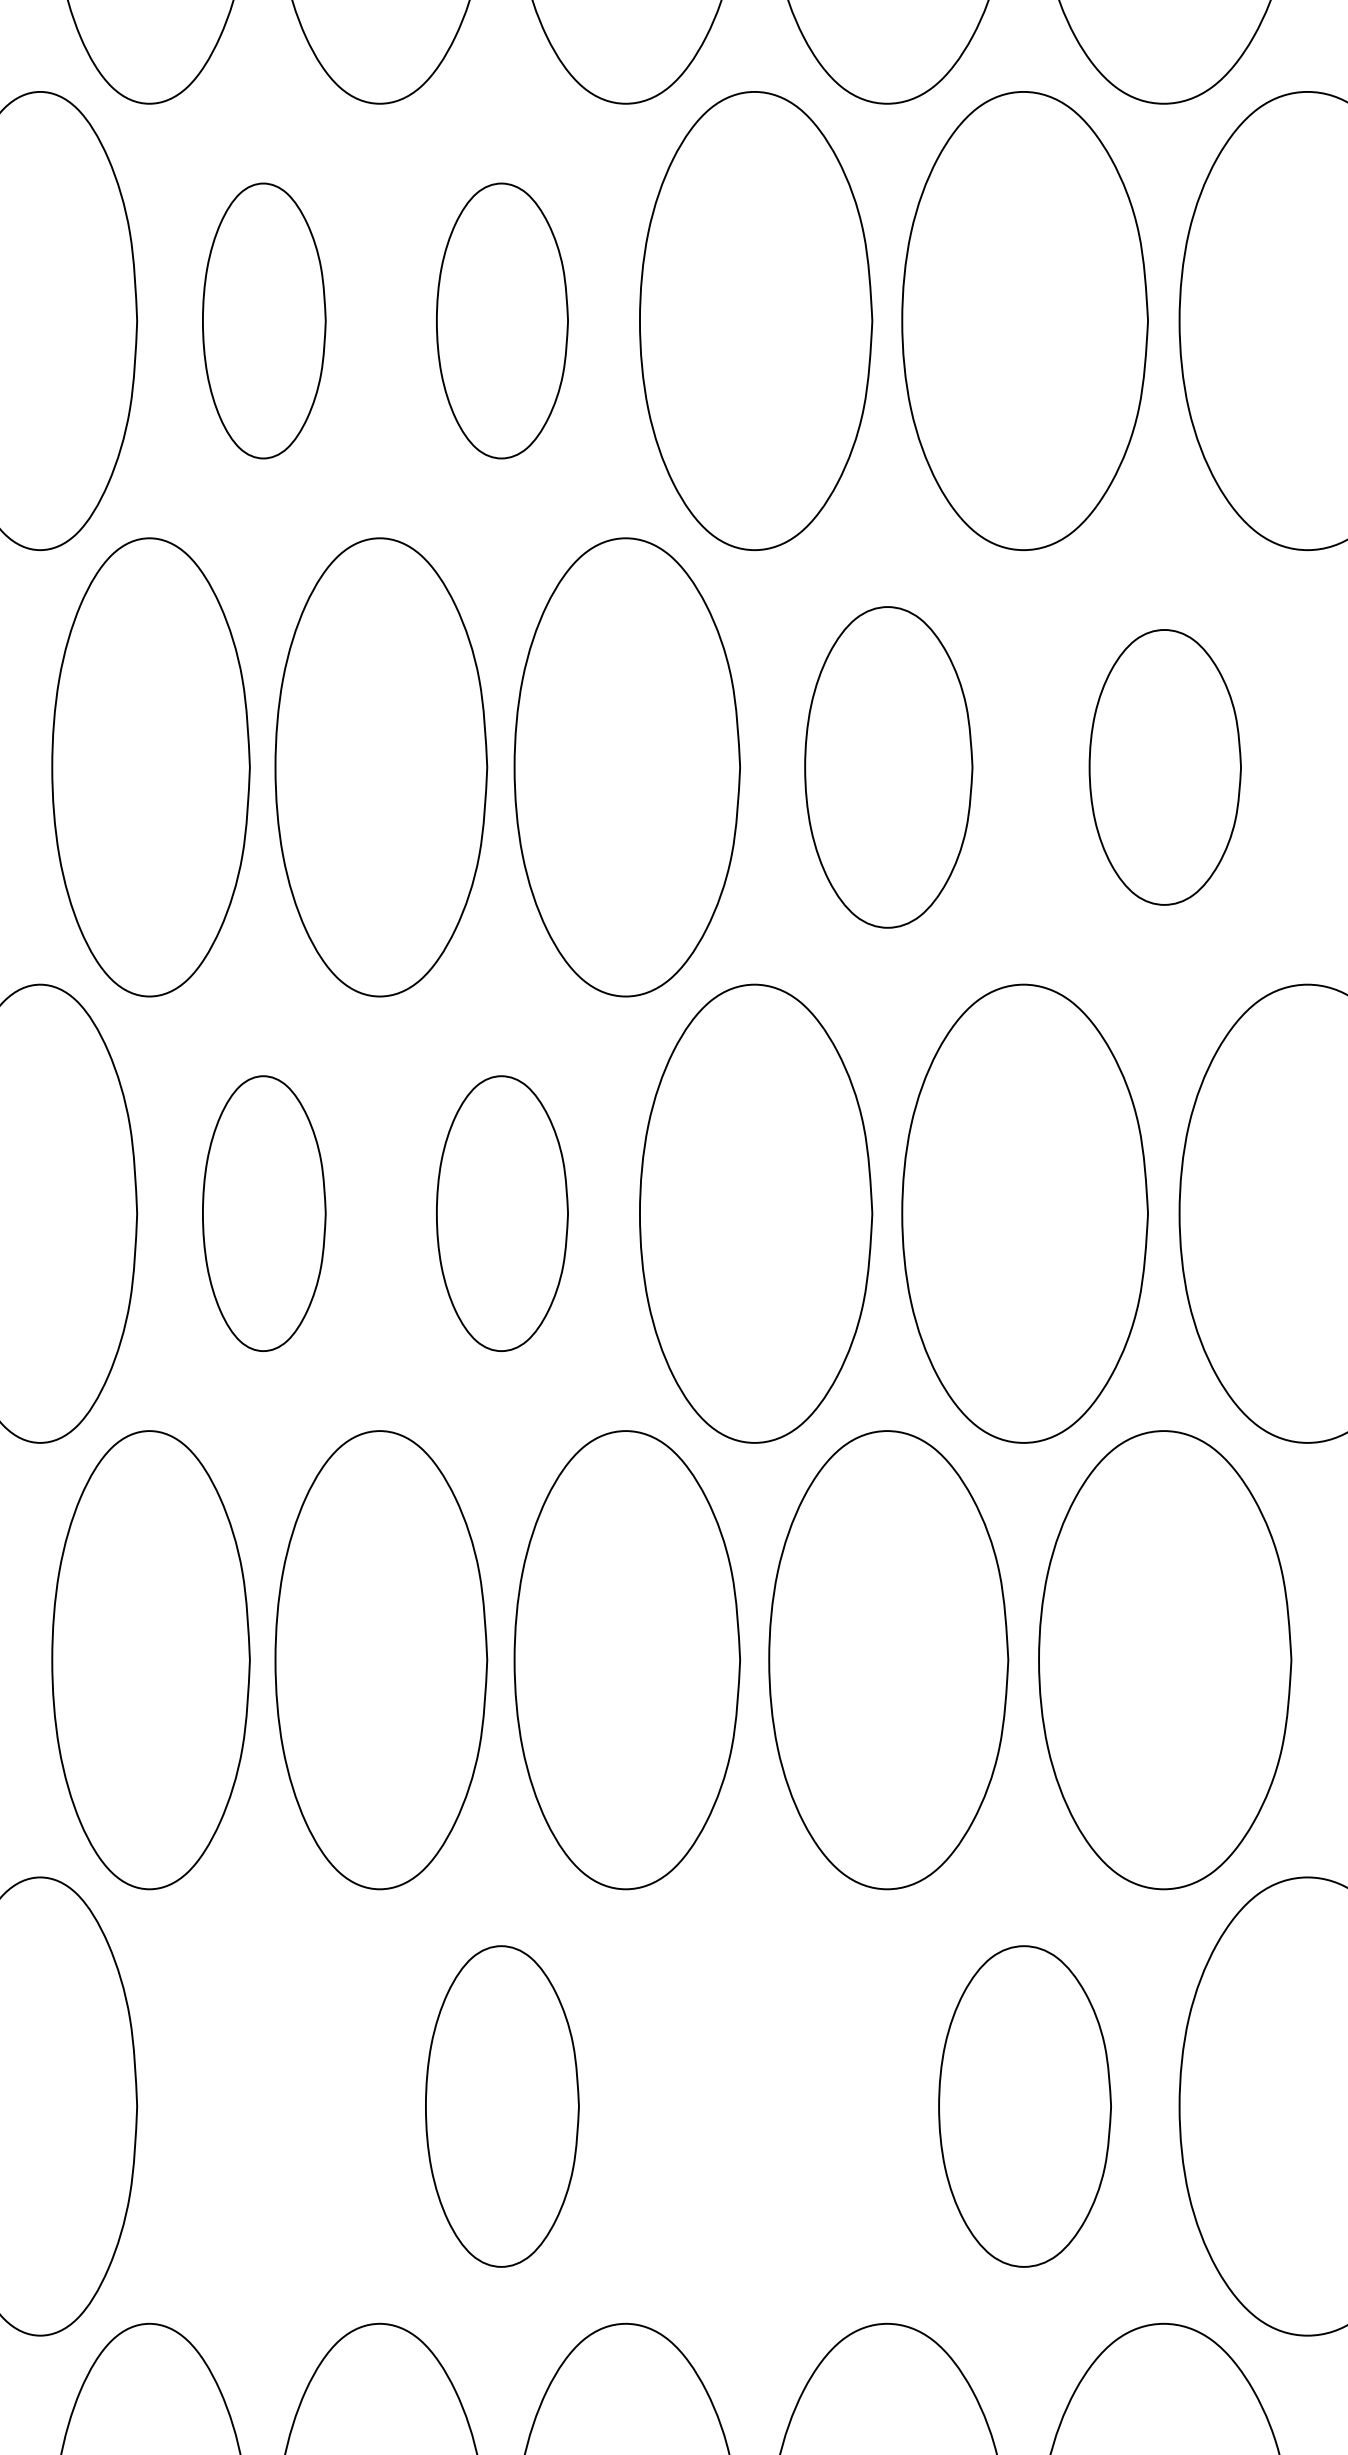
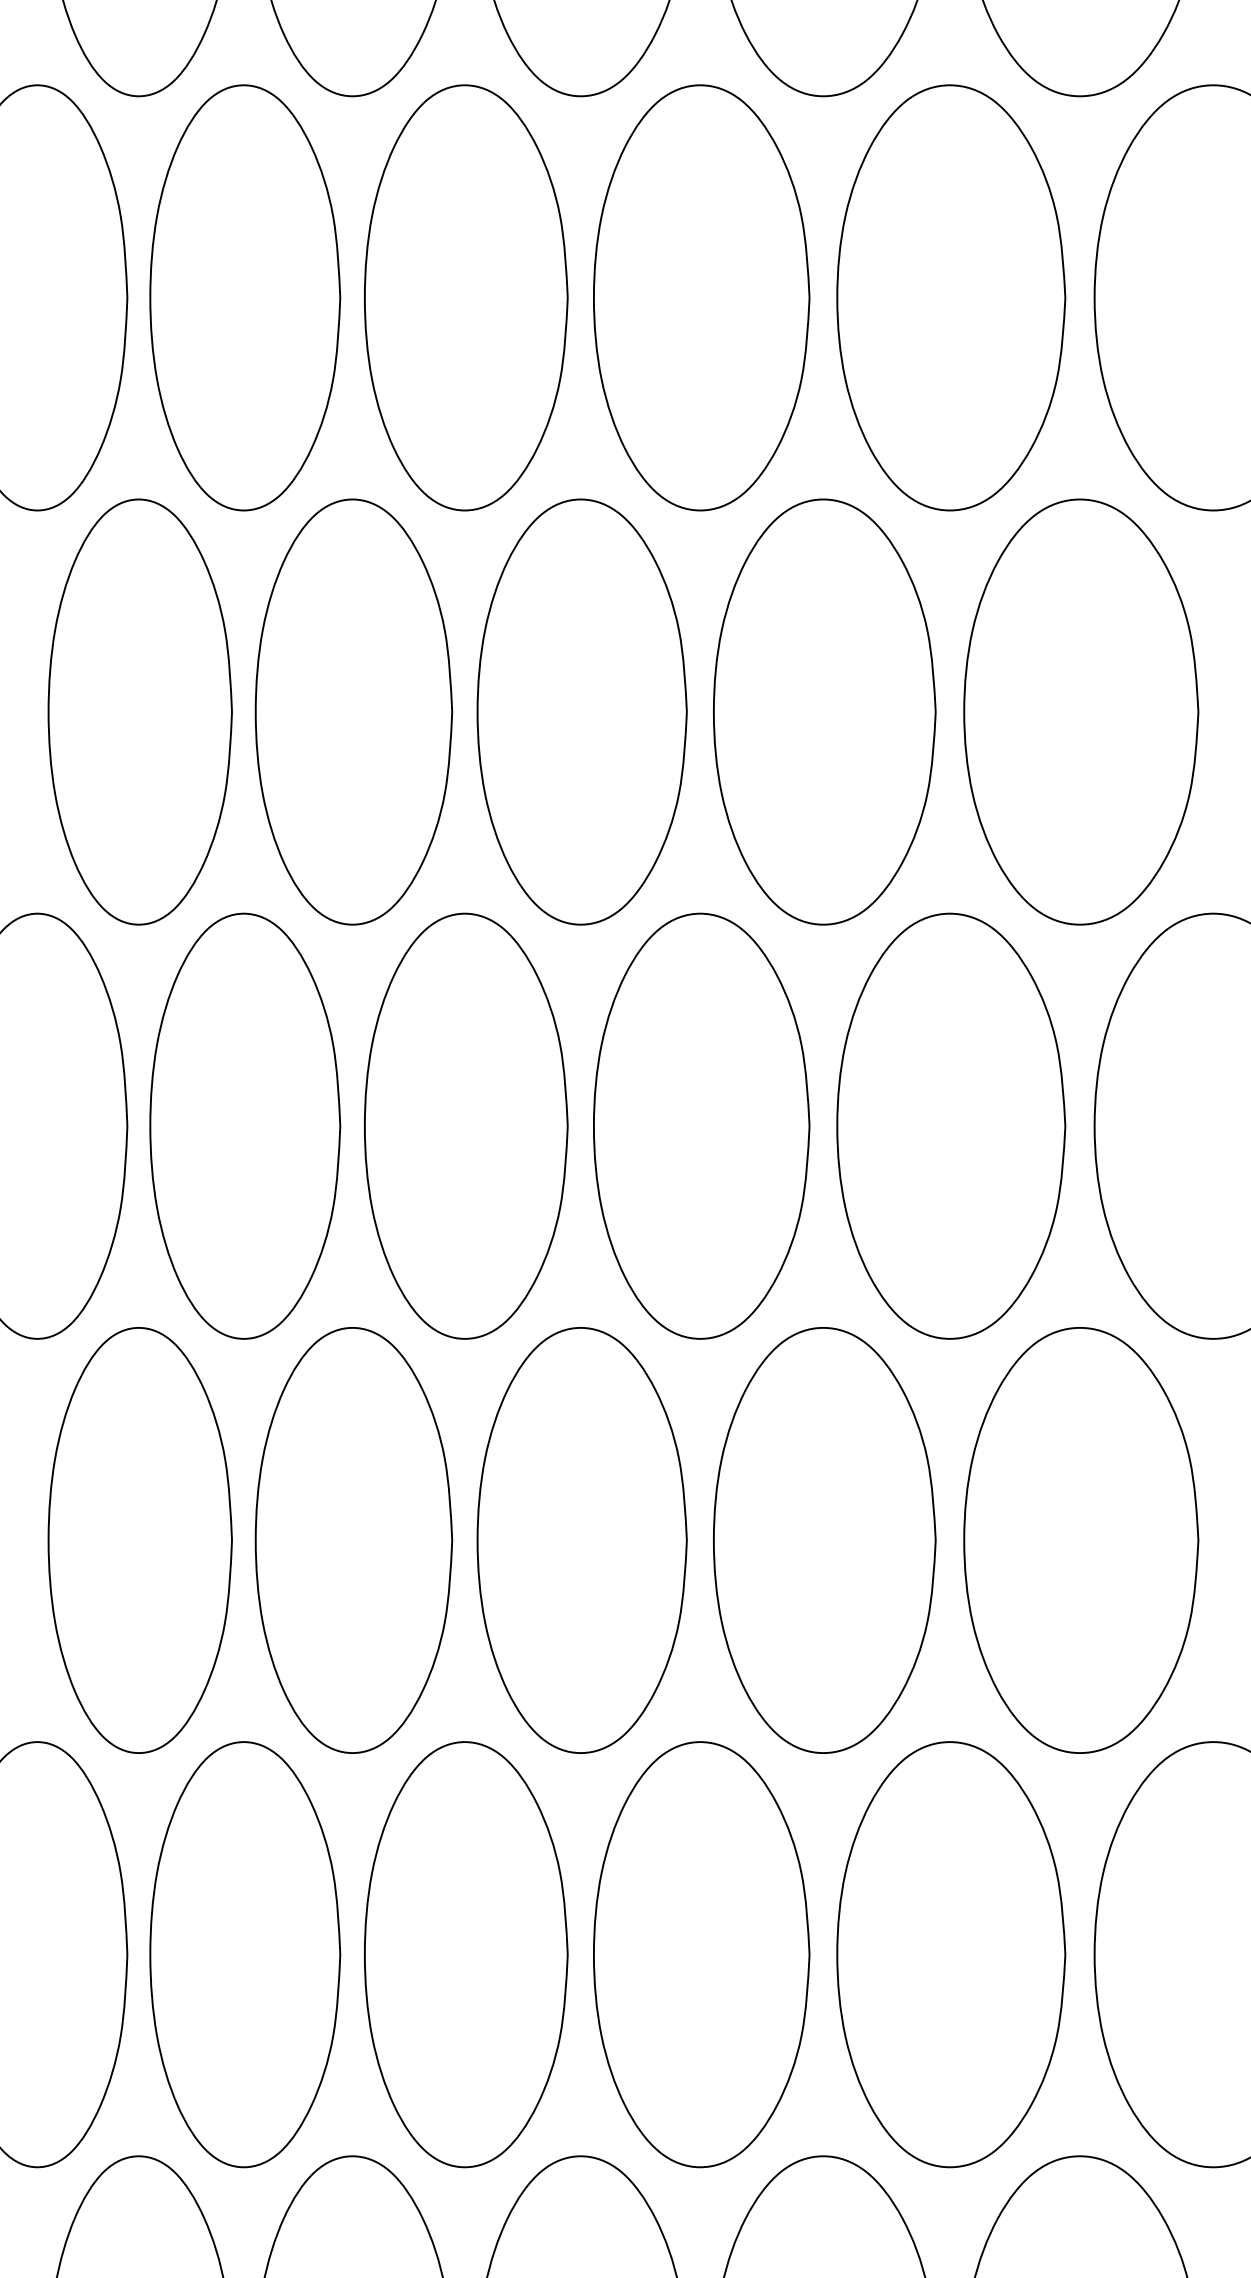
part: (264, 320) -> (245, 297), size x1.67
part: (502, 320) -> (466, 297), size x1.67
part: (888, 767) -> (824, 712), size x1.43
part: (1165, 767) -> (1081, 712), size x1.67
part: (264, 1213) -> (245, 1126), size x1.67
part: (502, 1213) -> (466, 1126), size x1.67
part: (264, 2106) -> (245, 1954), added
part: (502, 2106) -> (466, 1954), size x1.43
part: (756, 2106) -> (702, 1954), added
part: (1024, 2106) -> (950, 1954), size x1.43

